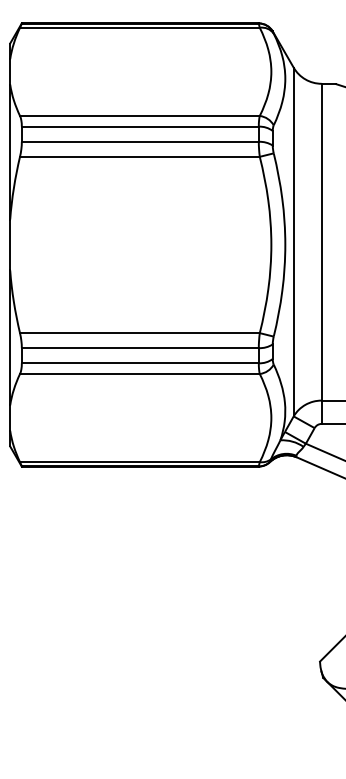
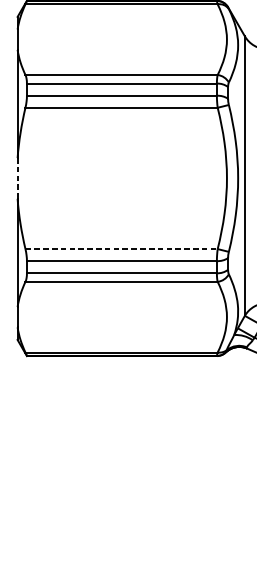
line: (10, 244) -> (17, 178), solid -> dashed
line: (139, 333) -> (121, 249), solid -> dashed

